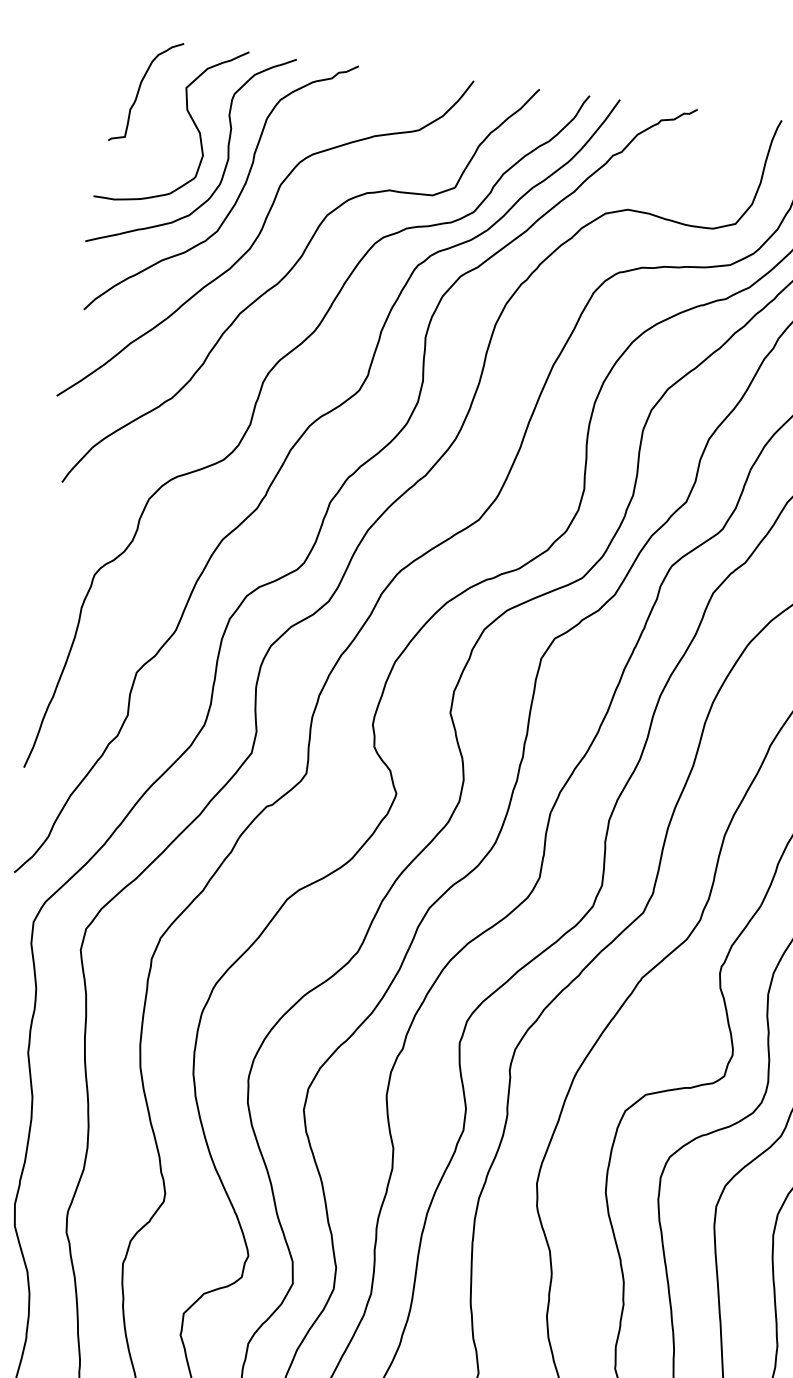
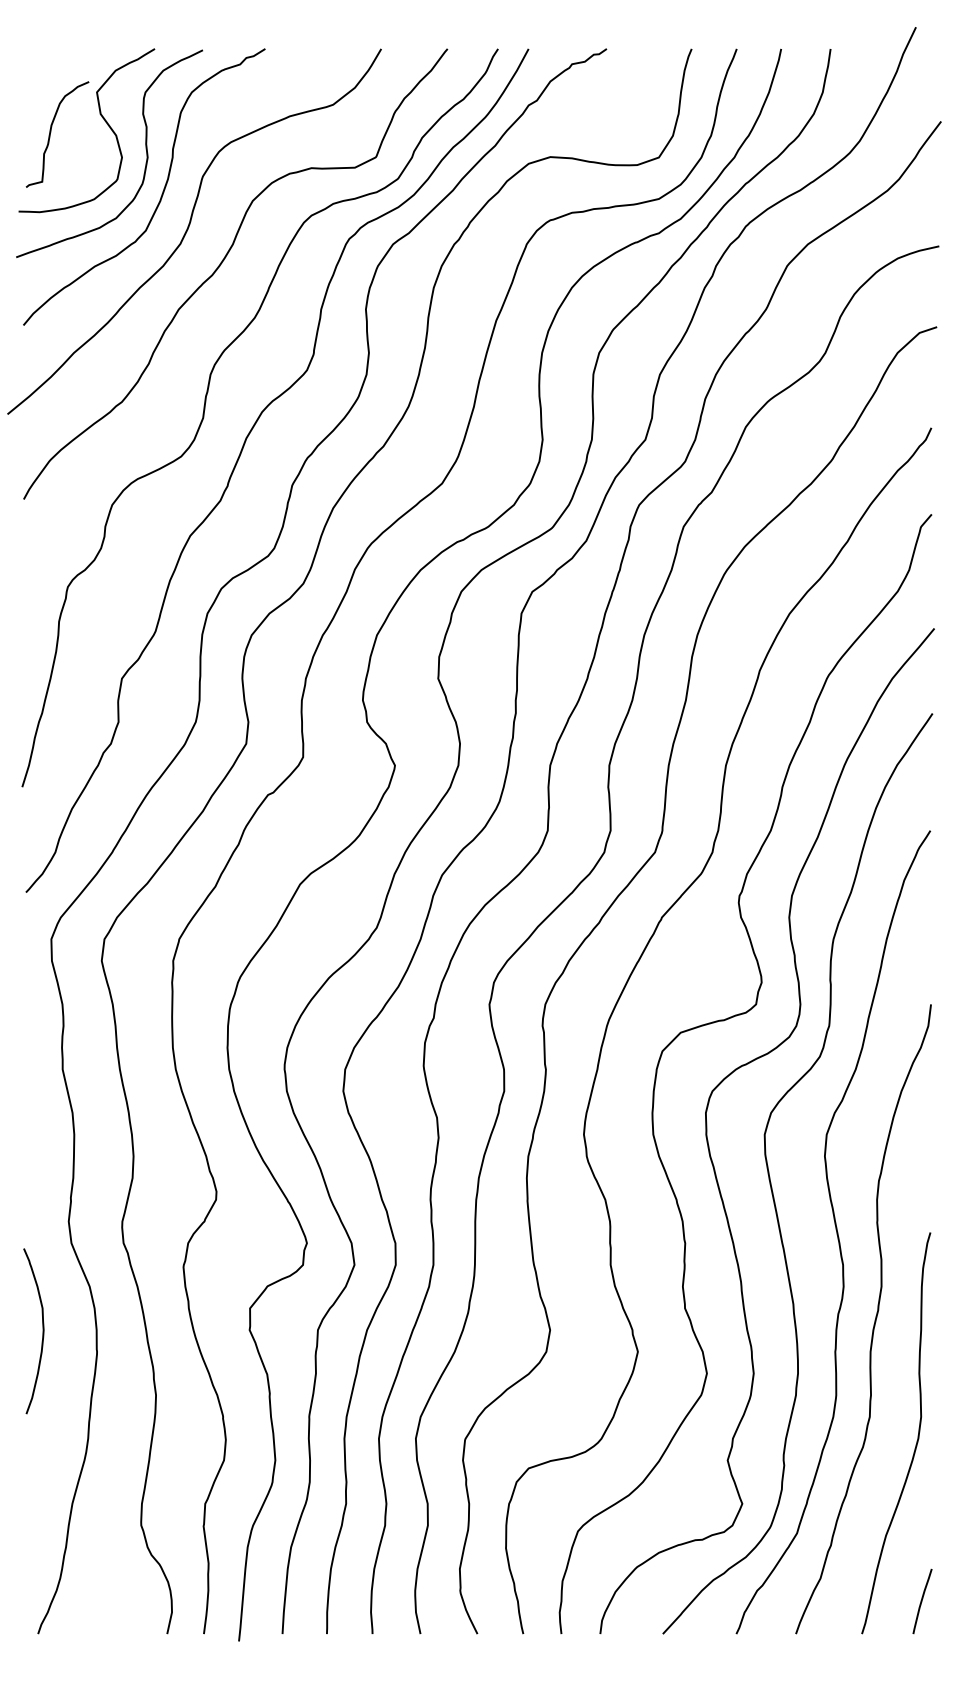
curve: (140, 89) -> (51, 132), moved

